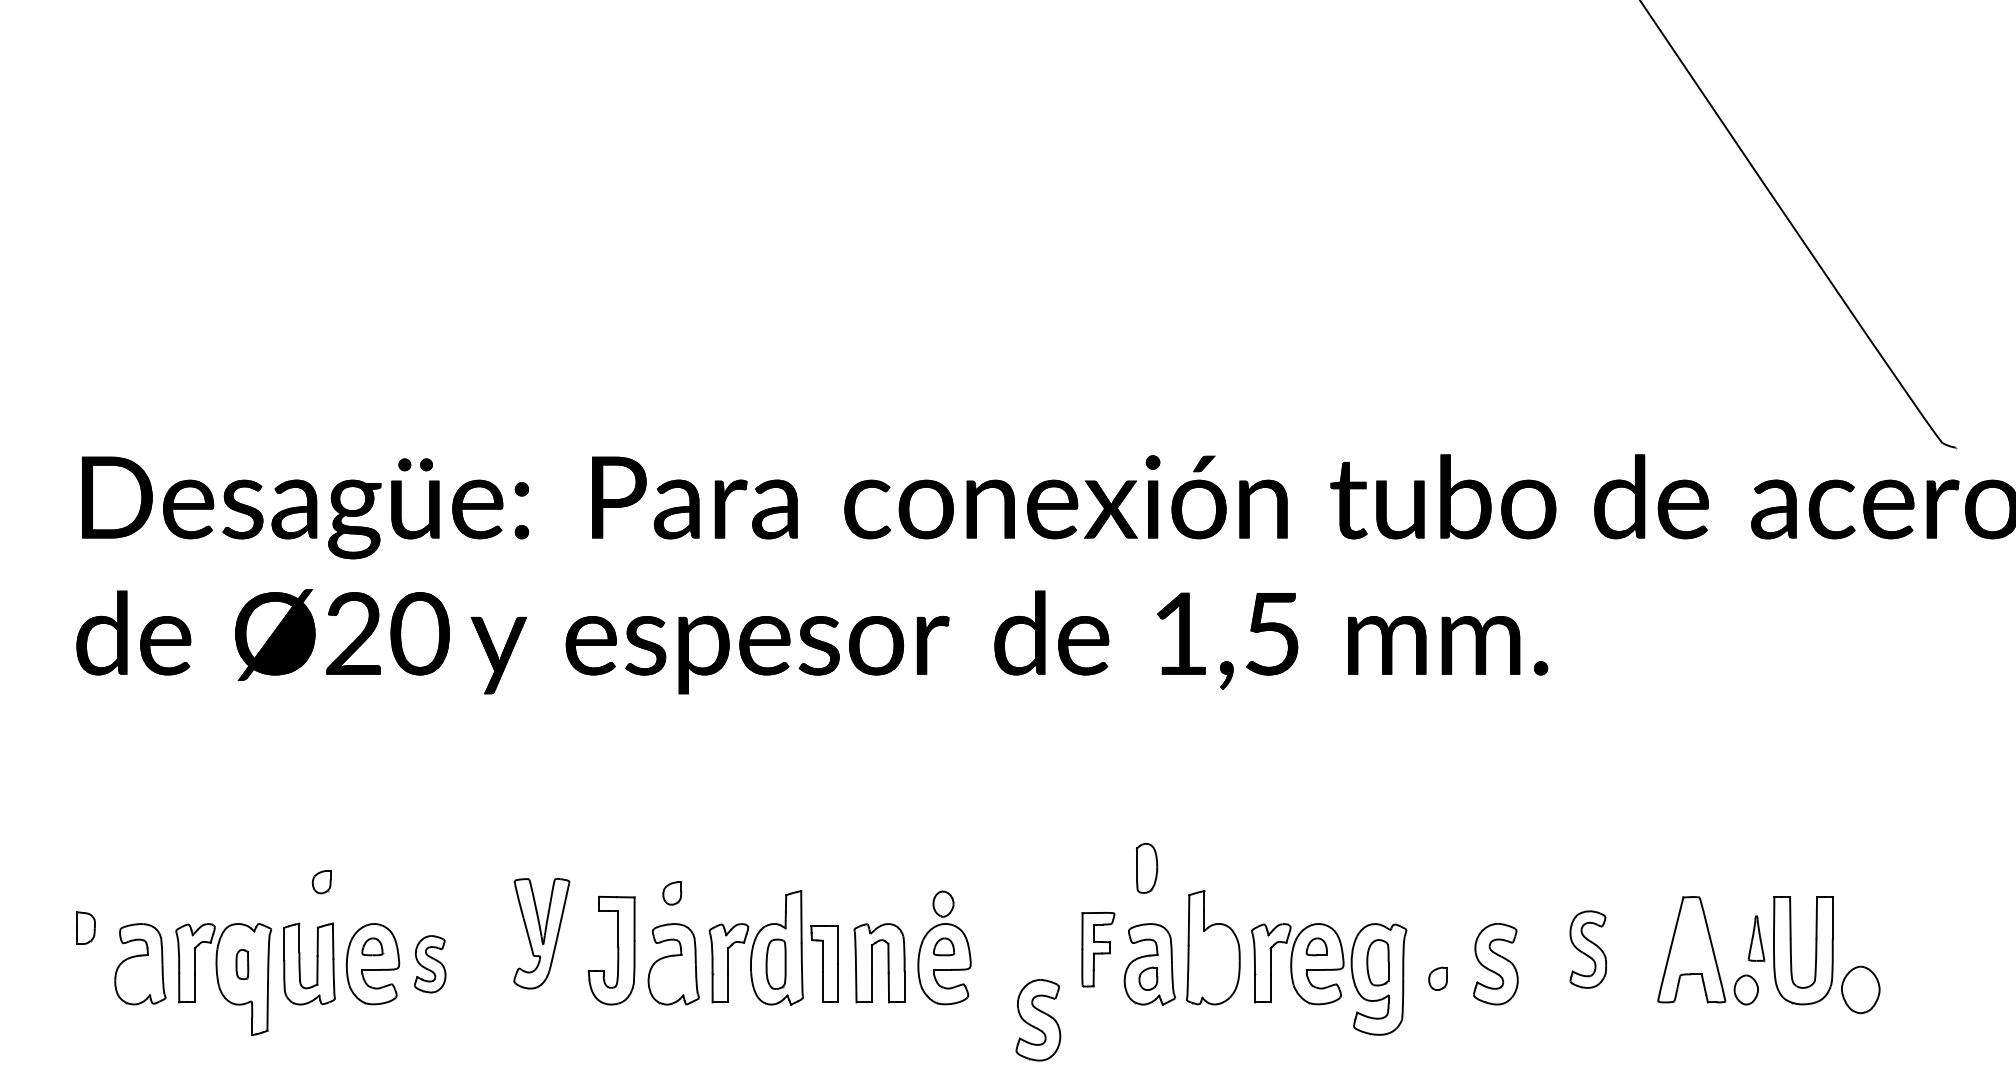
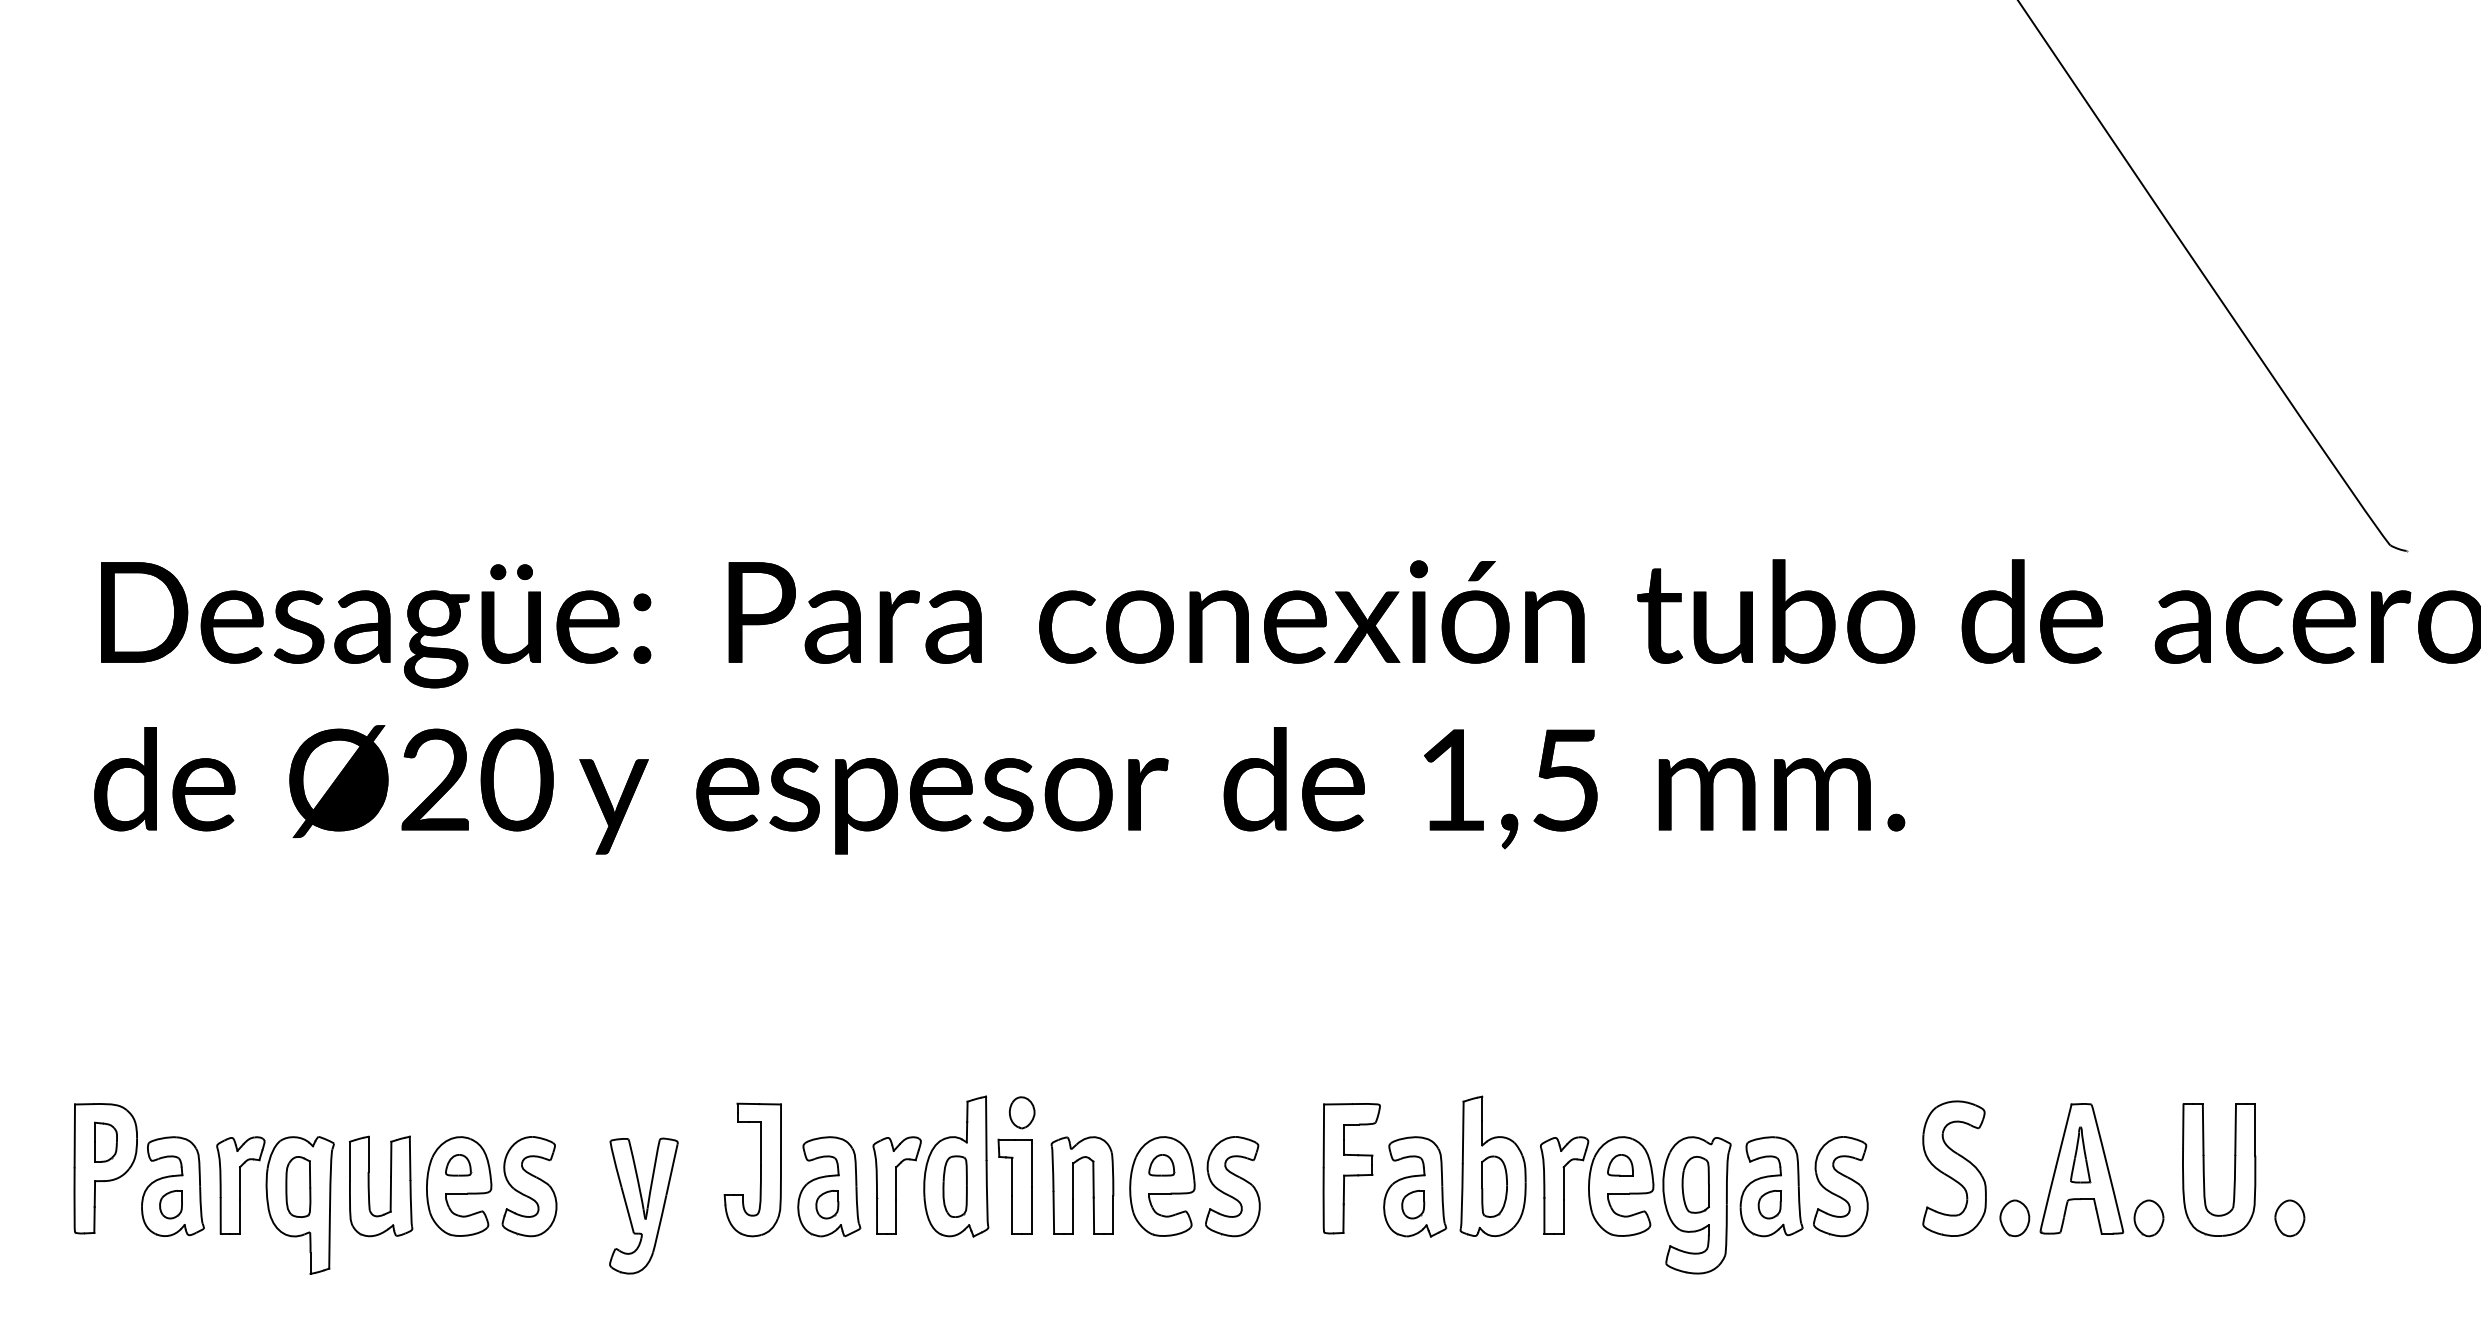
part: (1146, 868) -> (1494, 1186), moved
part: (321, 882) -> (170, 1204), moved
part: (672, 893) -> (827, 1204), moved
part: (942, 903) -> (1021, 1112), moved
part: (541, 933) -> (643, 1205), moved
part: (1756, 938) -> (2080, 1154), moved
part: (85, 949) -> (105, 1168), added
part: (1098, 949) -> (1351, 1168), size x1.43
part: (1588, 949) -> (1954, 1168), size x1.43
part: (242, 964) -> (298, 1186), size x1.67
part: (430, 964) -> (529, 1186), size x1.43
part: (1439, 964) -> (1771, 1186), added
part: (1637, 990) -> (2014, 1218), added
part: (1860, 990) -> (2289, 1218), size x0.62
part: (1038, 1020) -> (1232, 1186), moved

